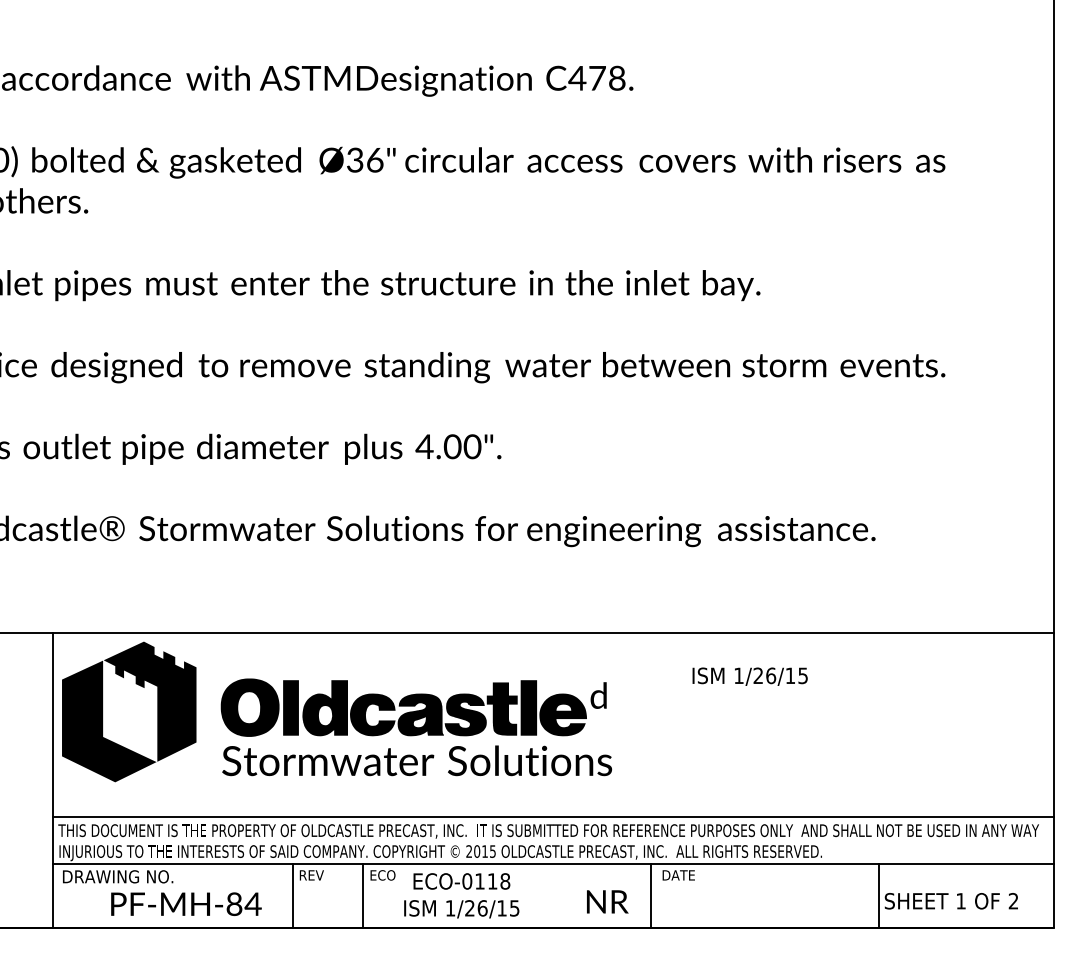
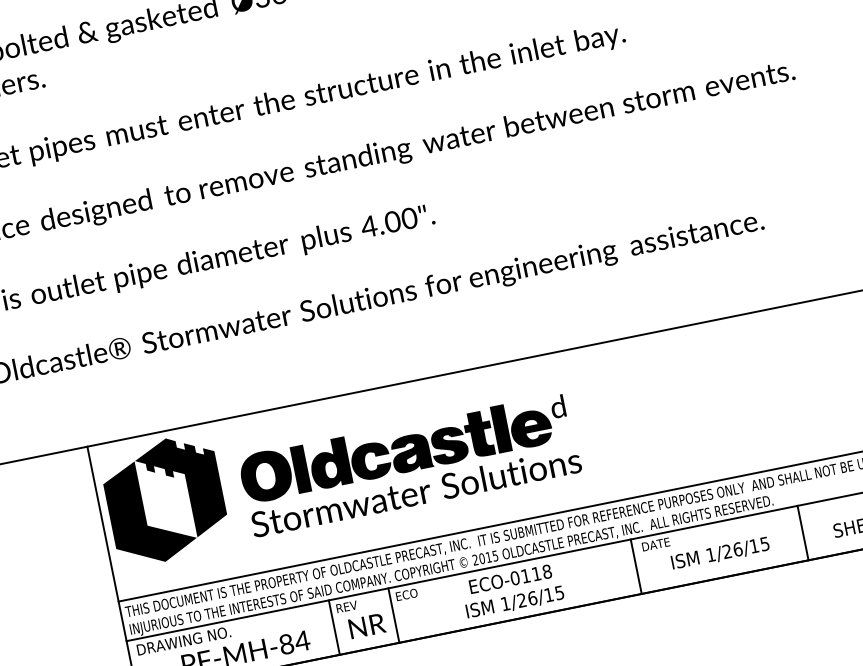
text: (749, 676) -> (719, 553), moved
text: (461, 895) -> (512, 591), moved
line: (879, 895) -> (803, 532), moved
text: (607, 901) -> (367, 625), moved

